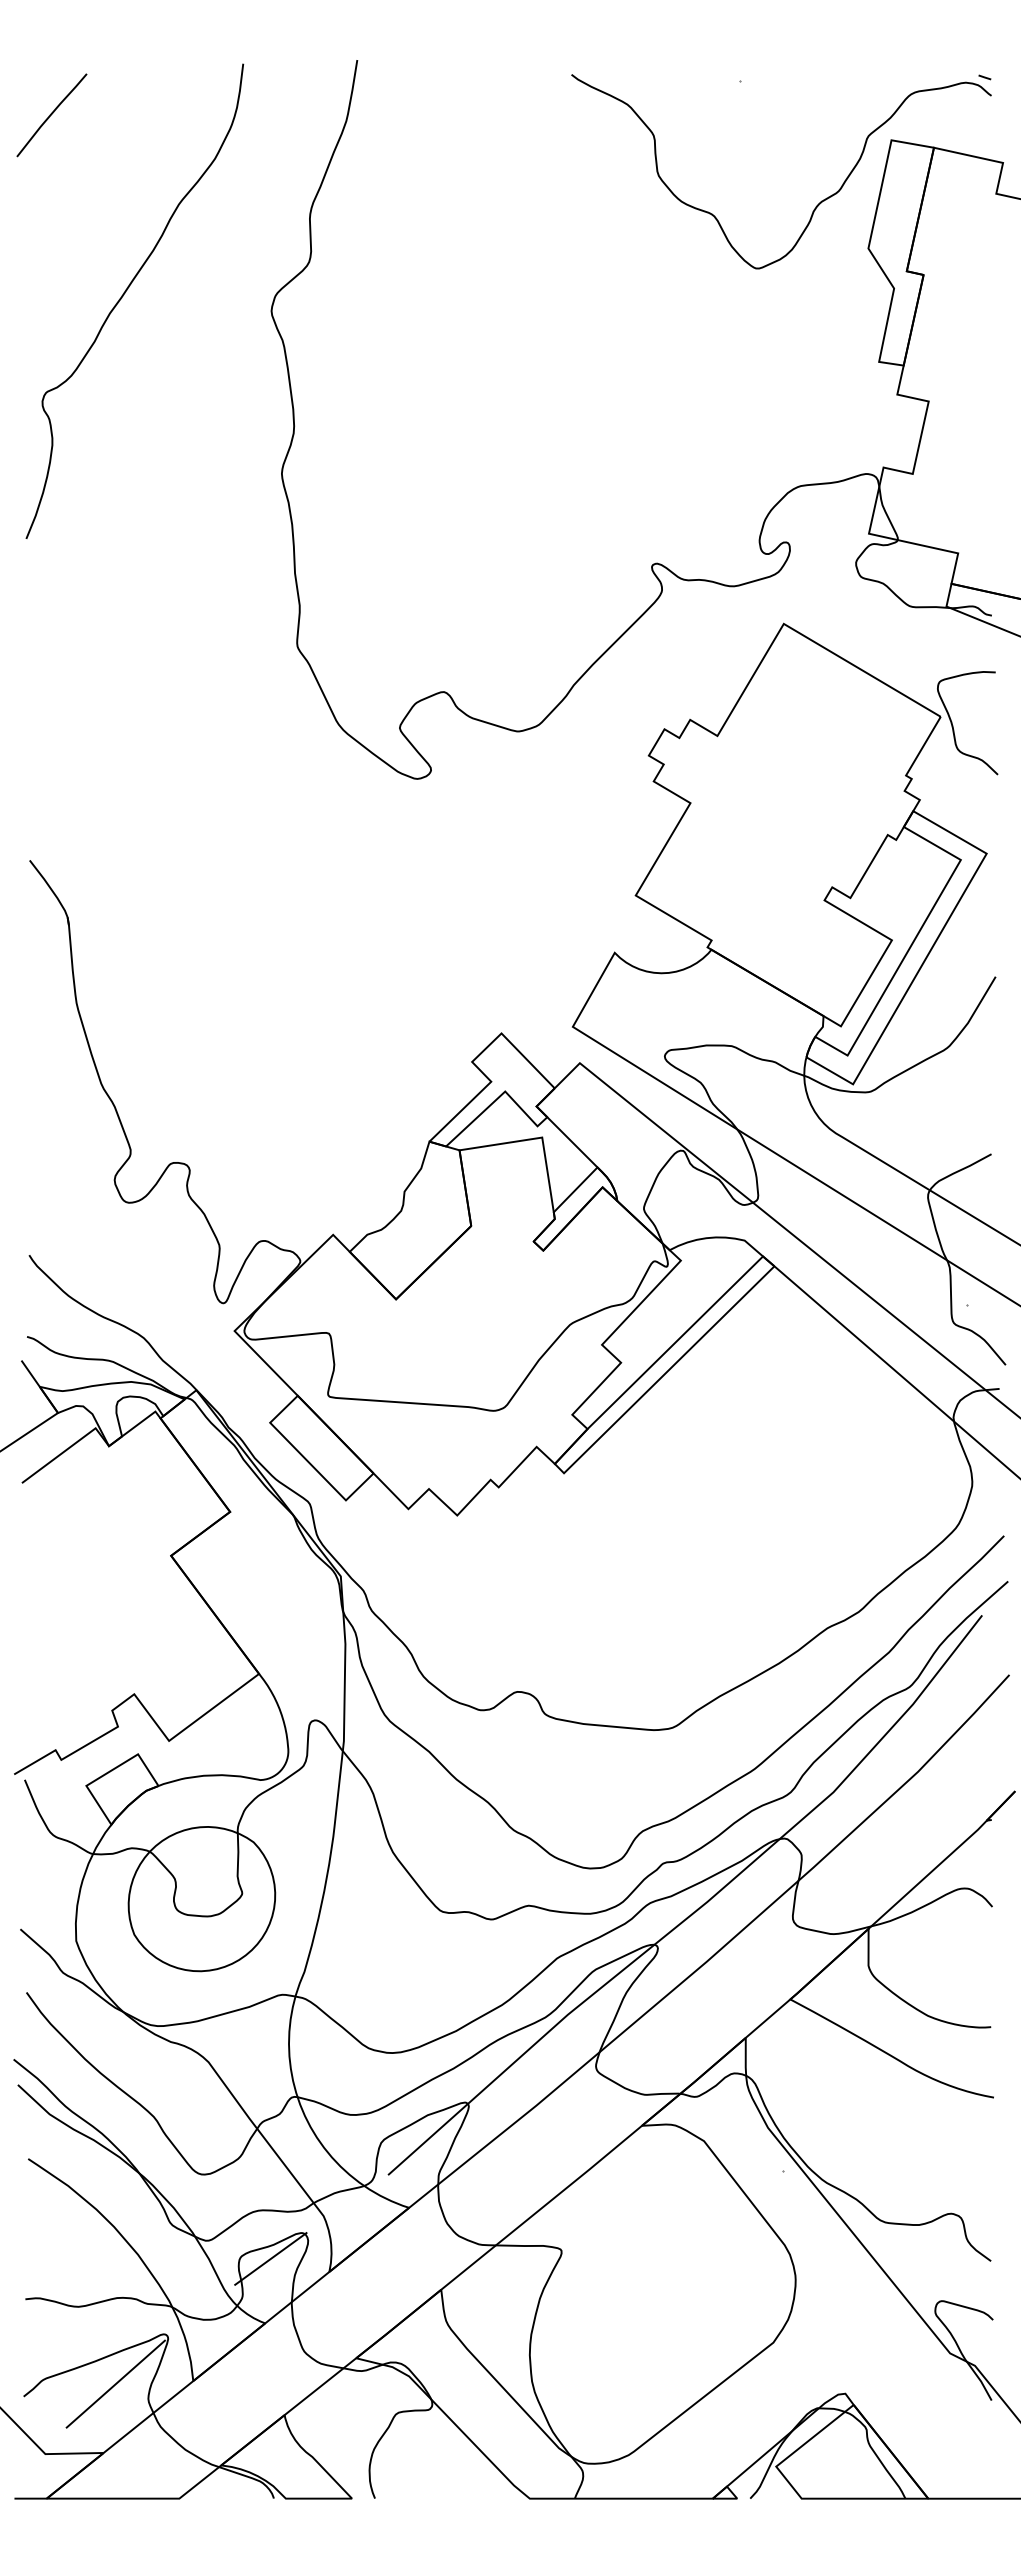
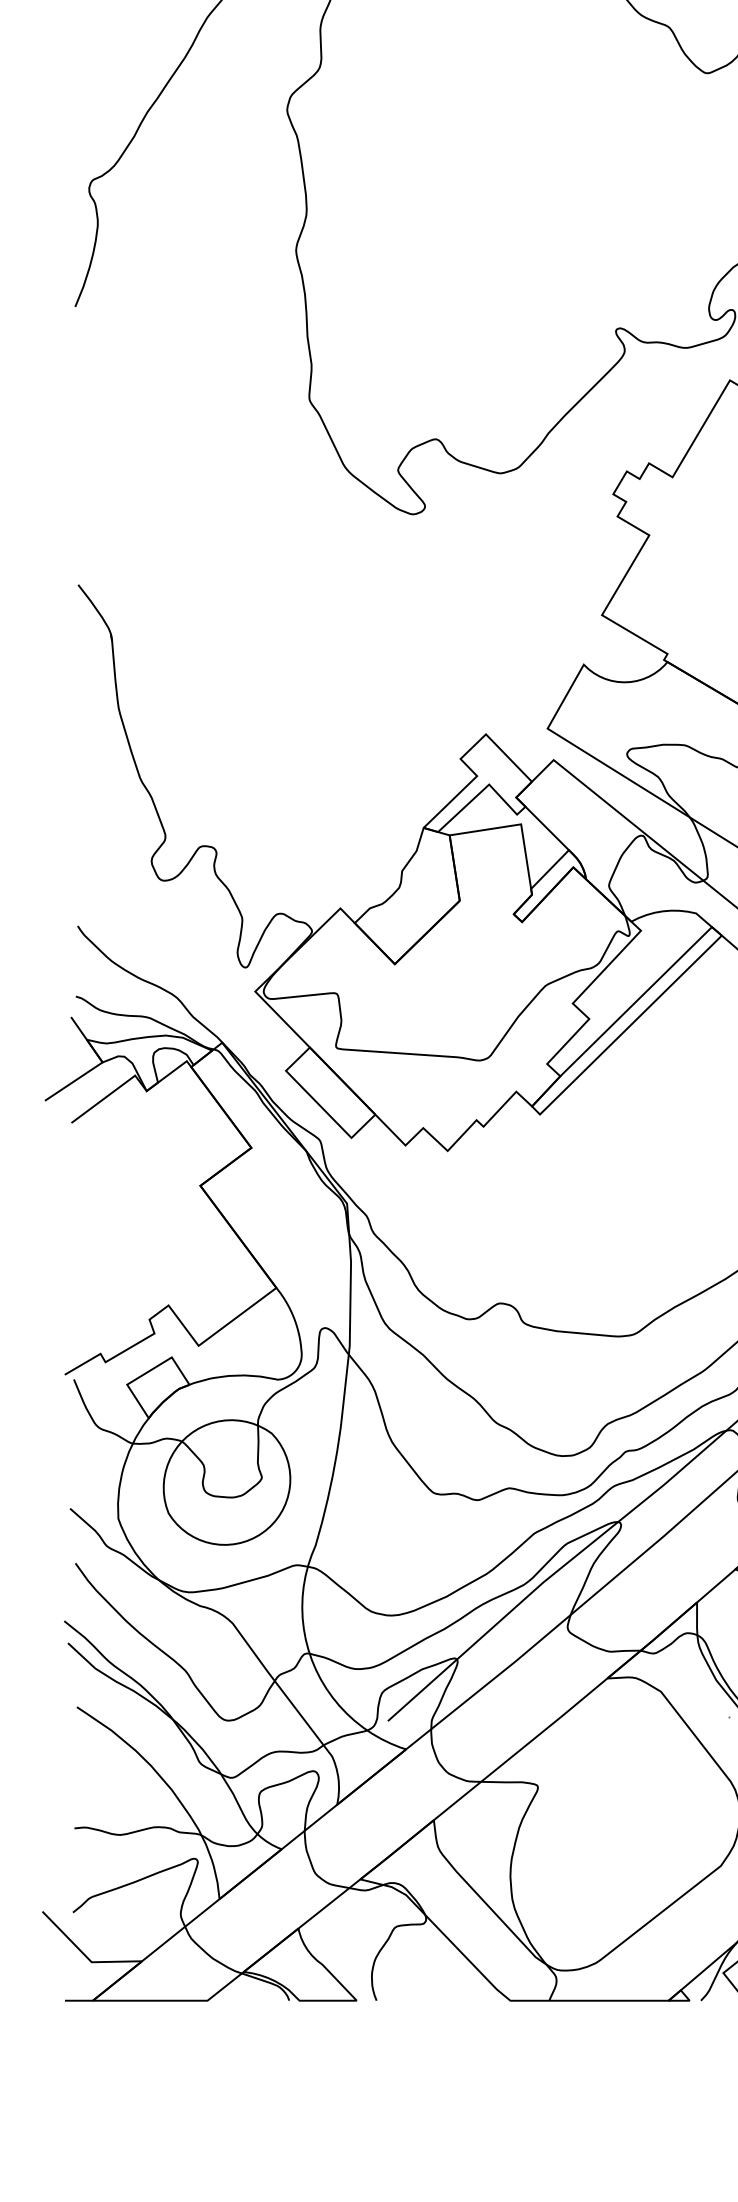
line: (270, 2258) -> (286, 1793), removed
line: (115, 2383) -> (152, 1901), removed

